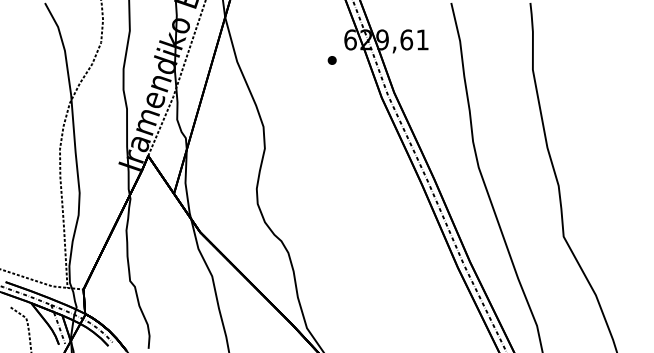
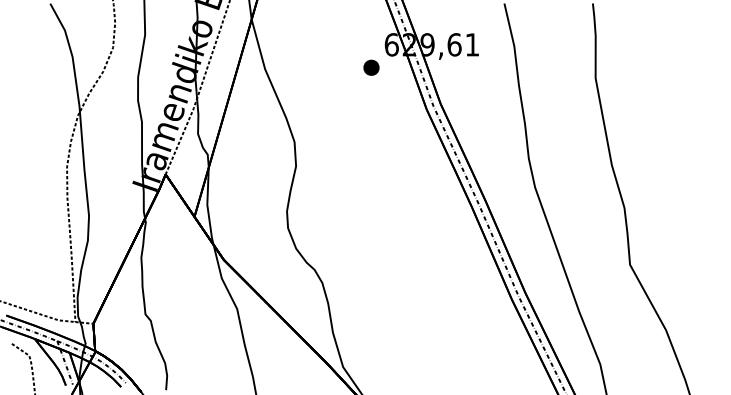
part: (331, 60) -> (370, 67), size x1.6

